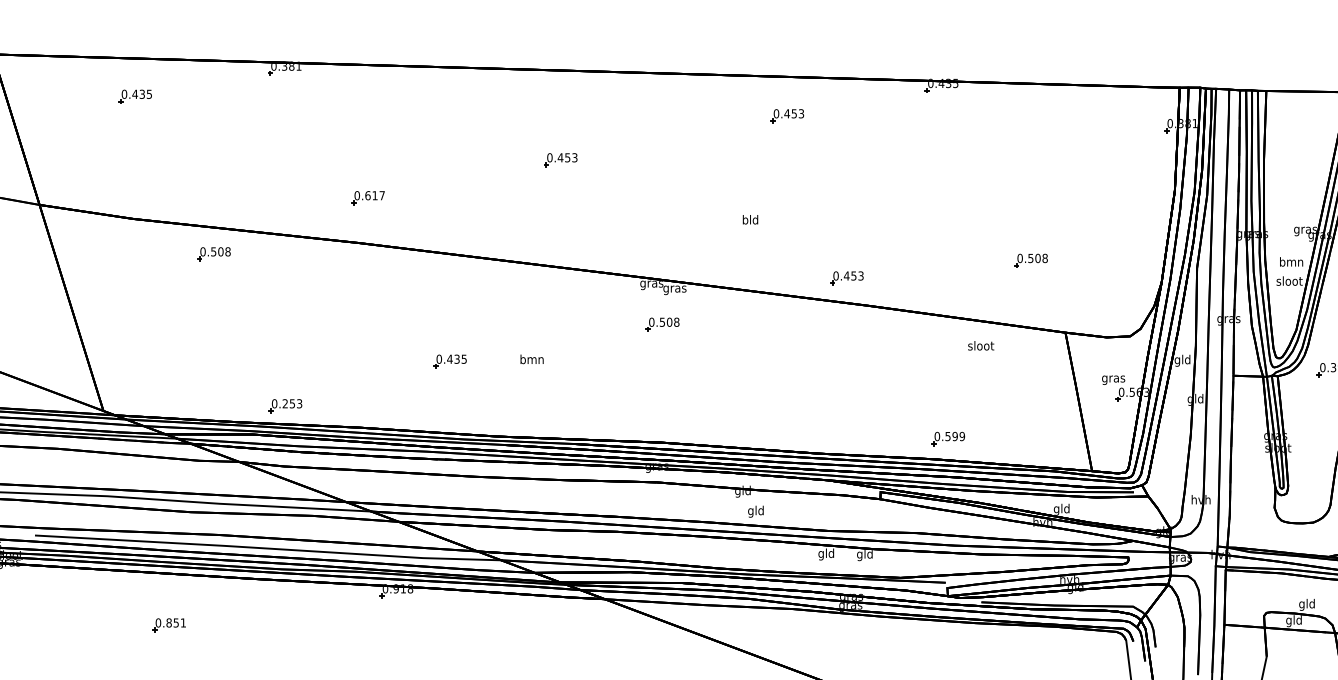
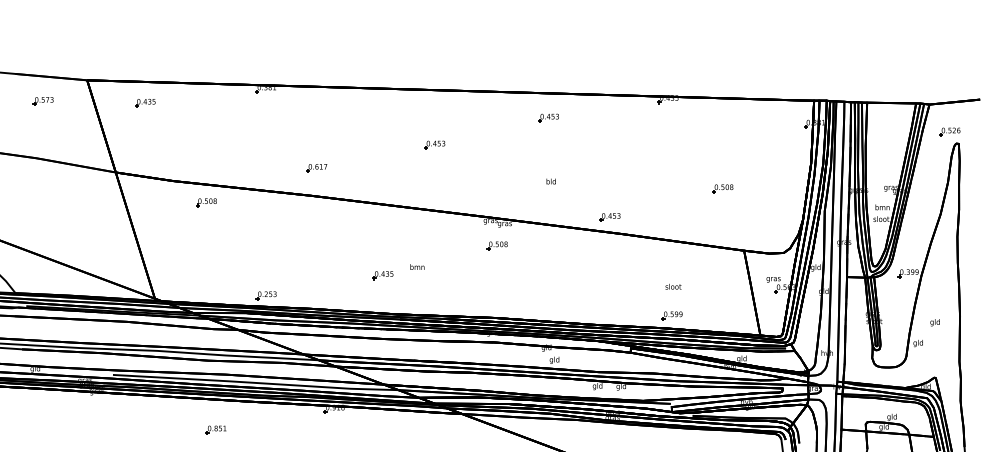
part: (135, 97) -> (145, 103), moved
part: (786, 115) -> (548, 117), moved
part: (213, 253) -> (206, 202), moved
part: (1030, 260) -> (722, 188), moved
text: (981, 345) -> (673, 286), moved
part: (448, 361) -> (382, 275), moved
part: (168, 624) -> (215, 429), moved

